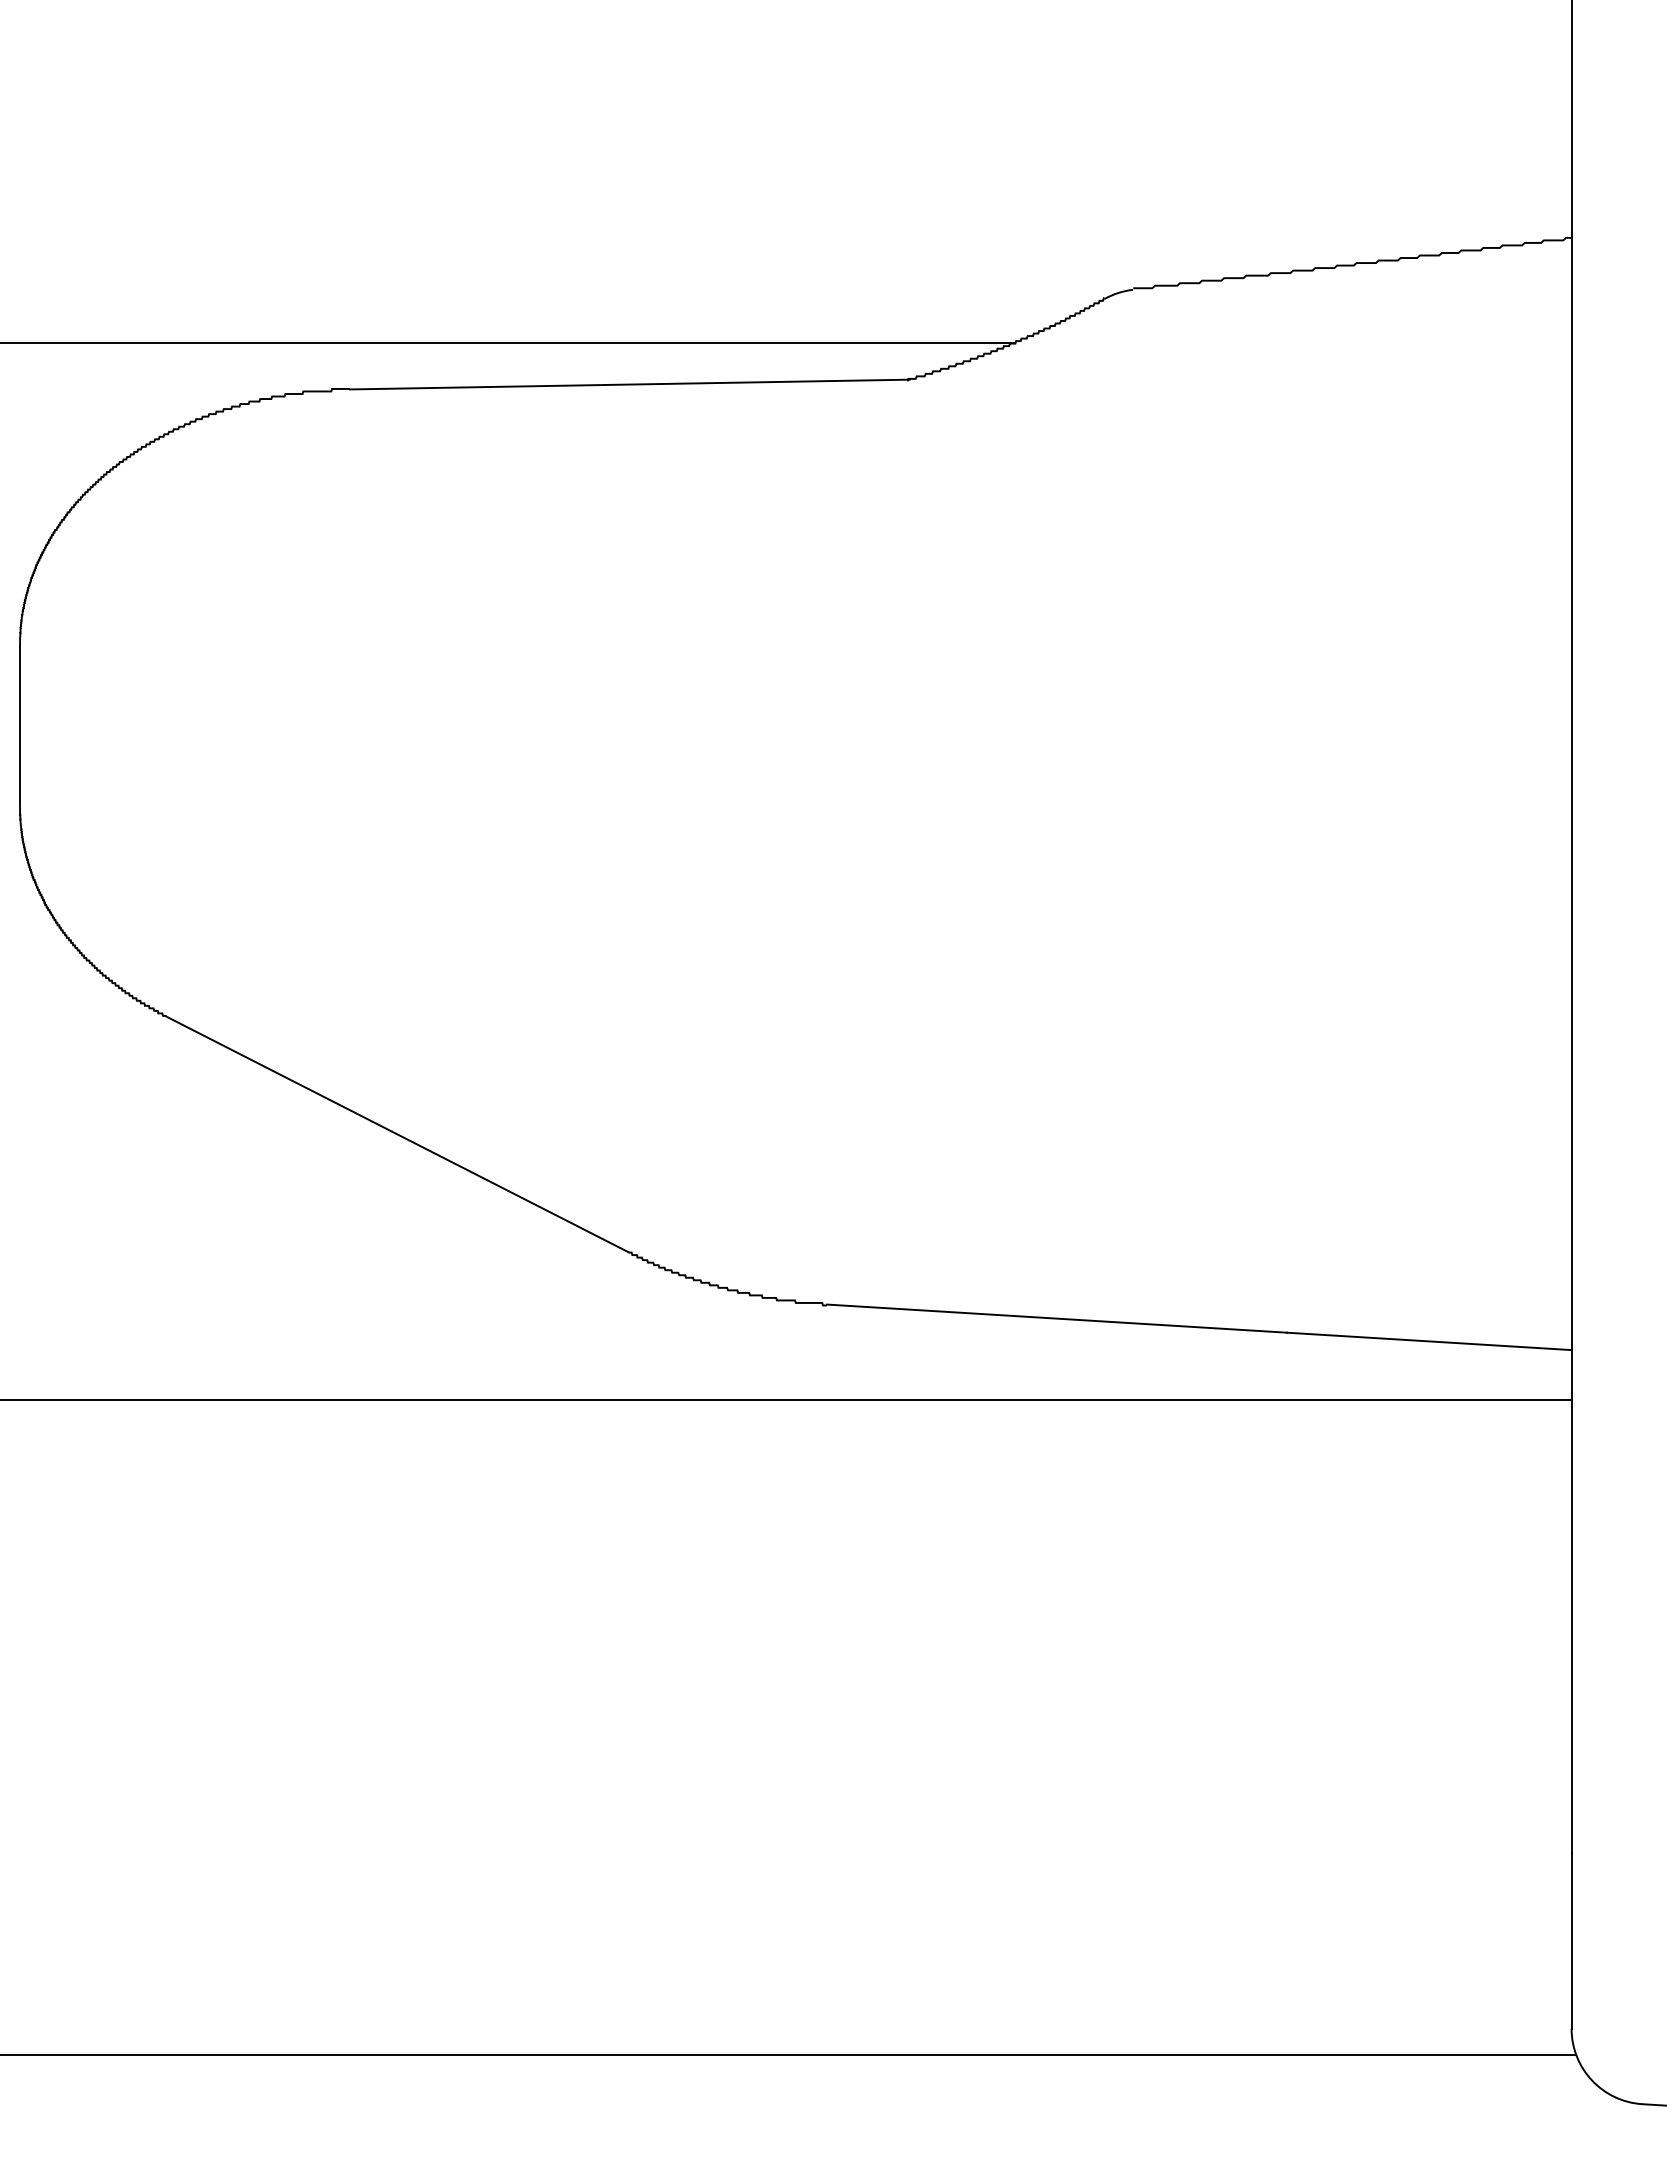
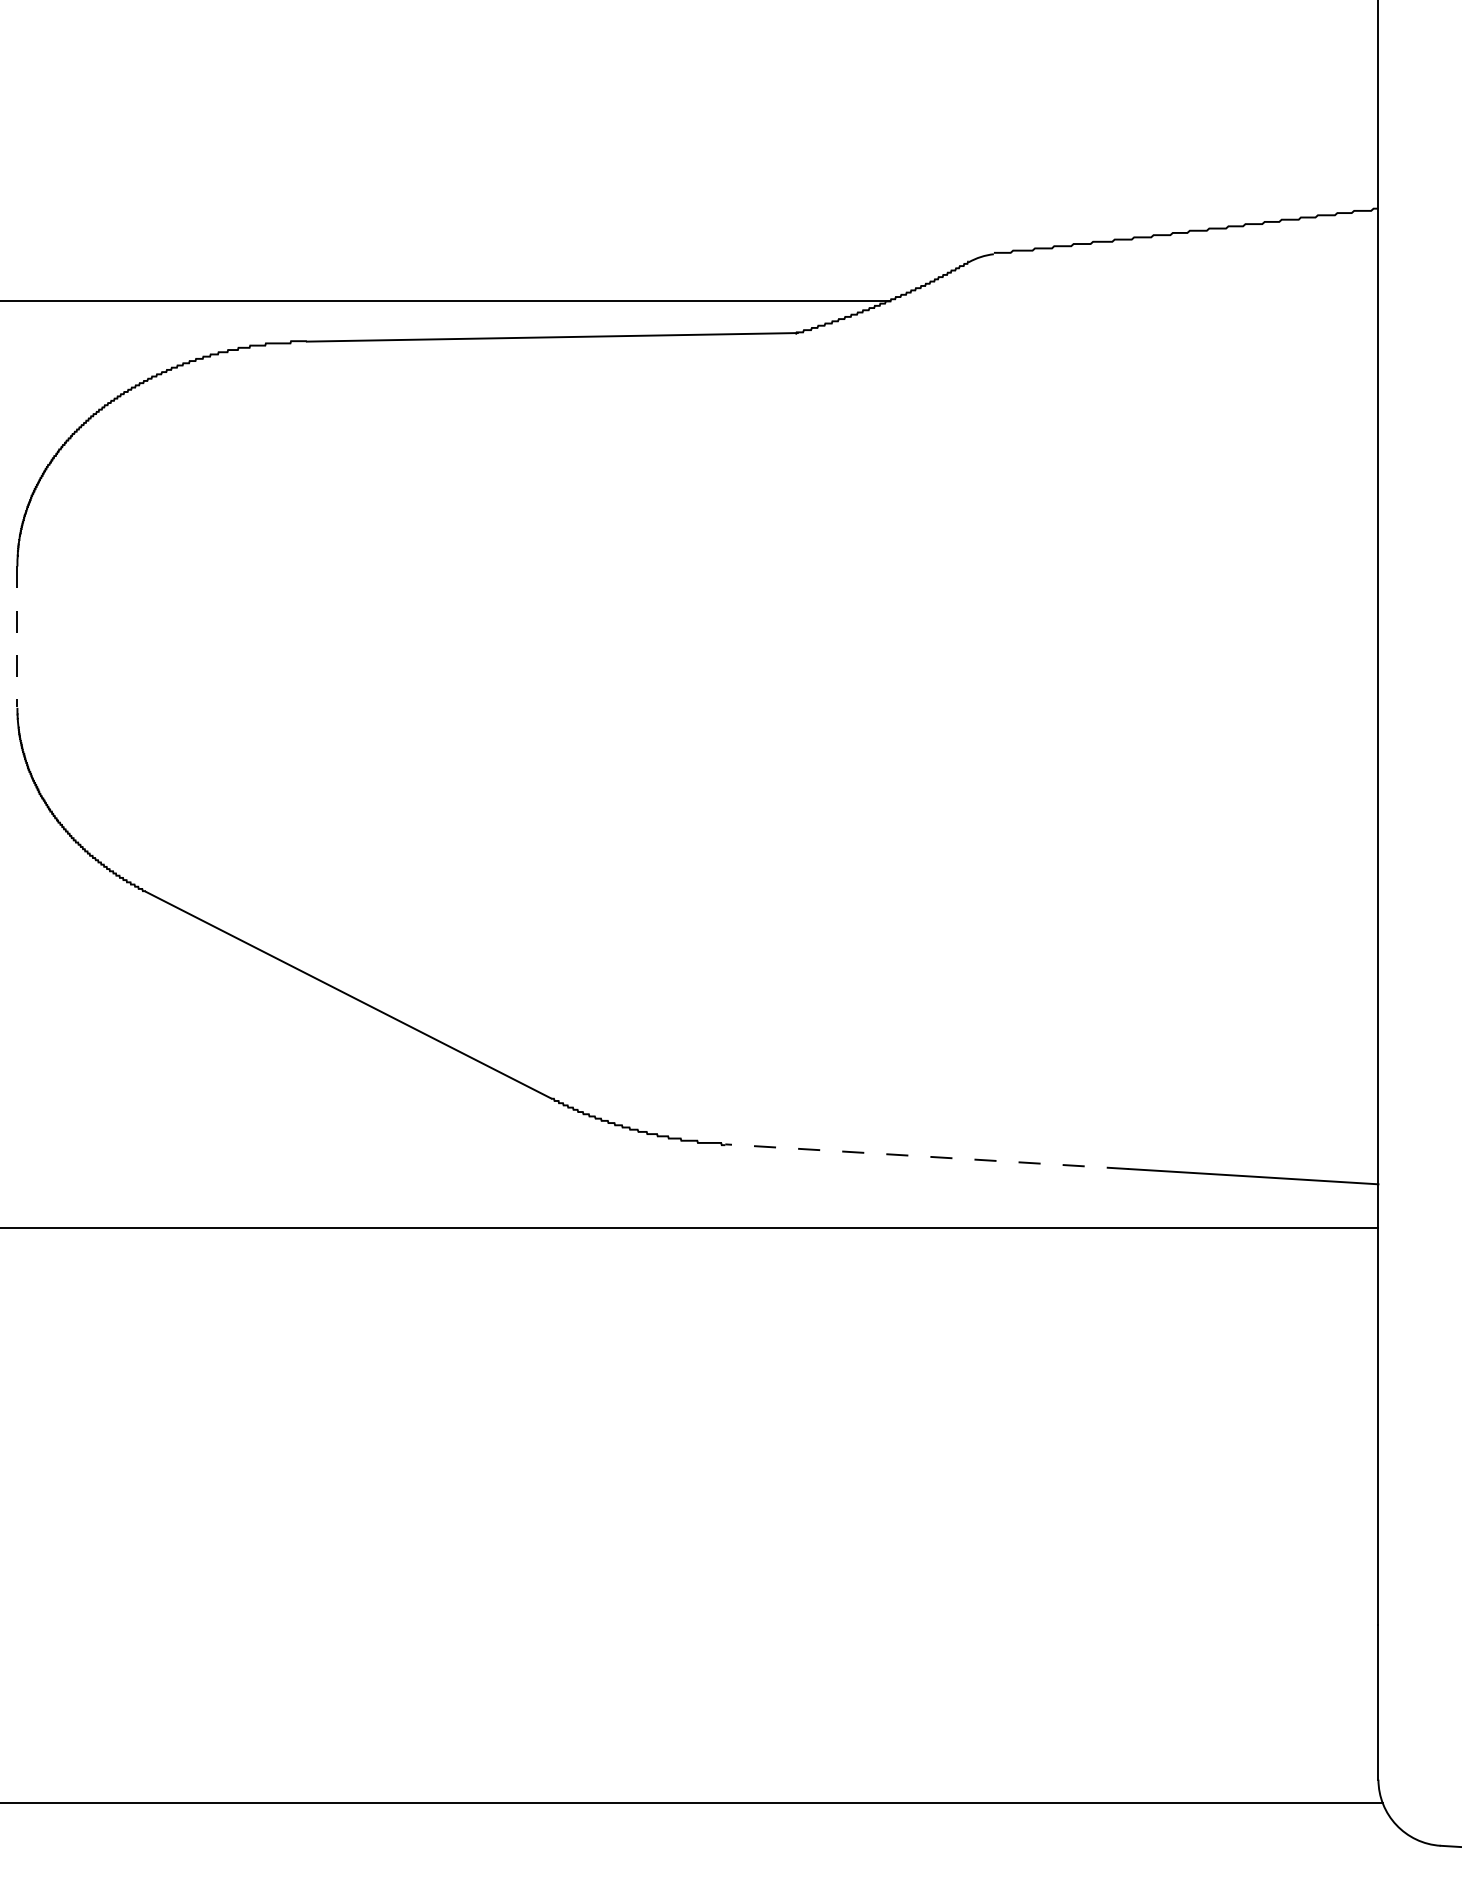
line: (19, 726) -> (16, 637), solid -> dashed
line: (1056, 1318) -> (926, 1156), solid -> dashed

